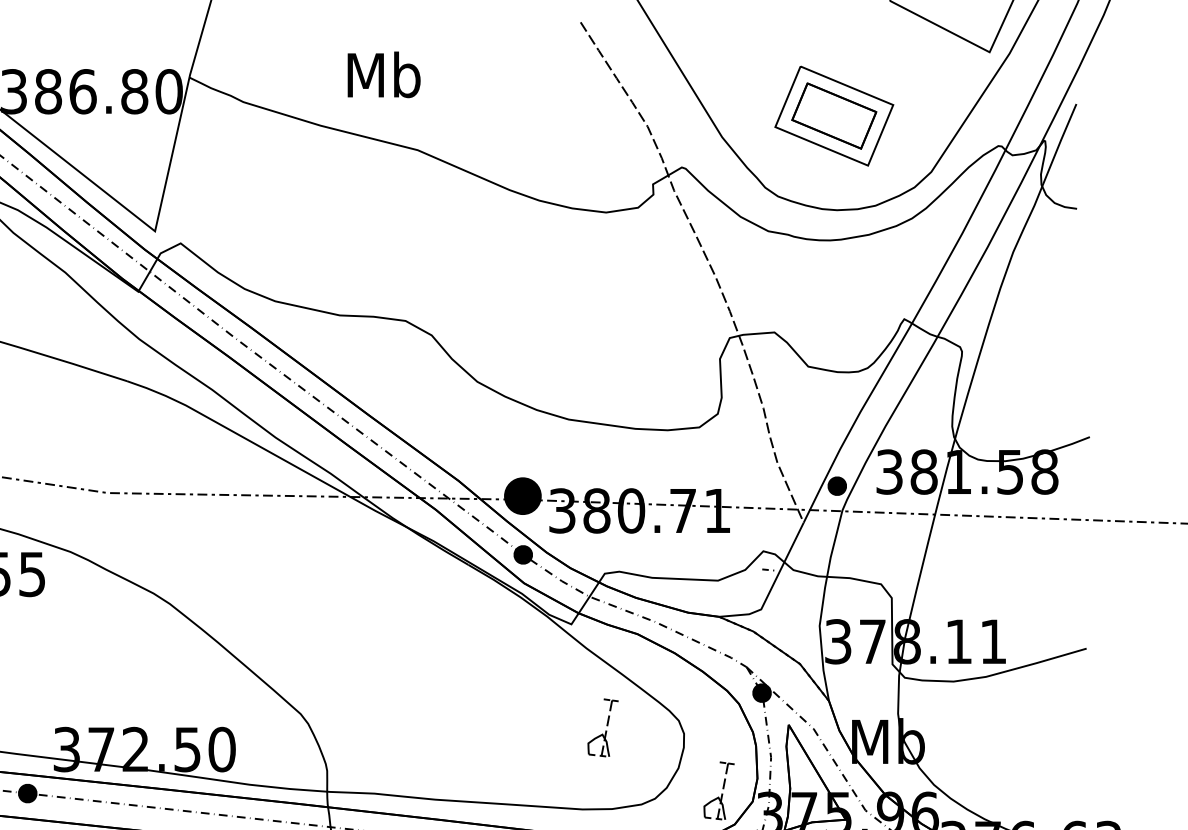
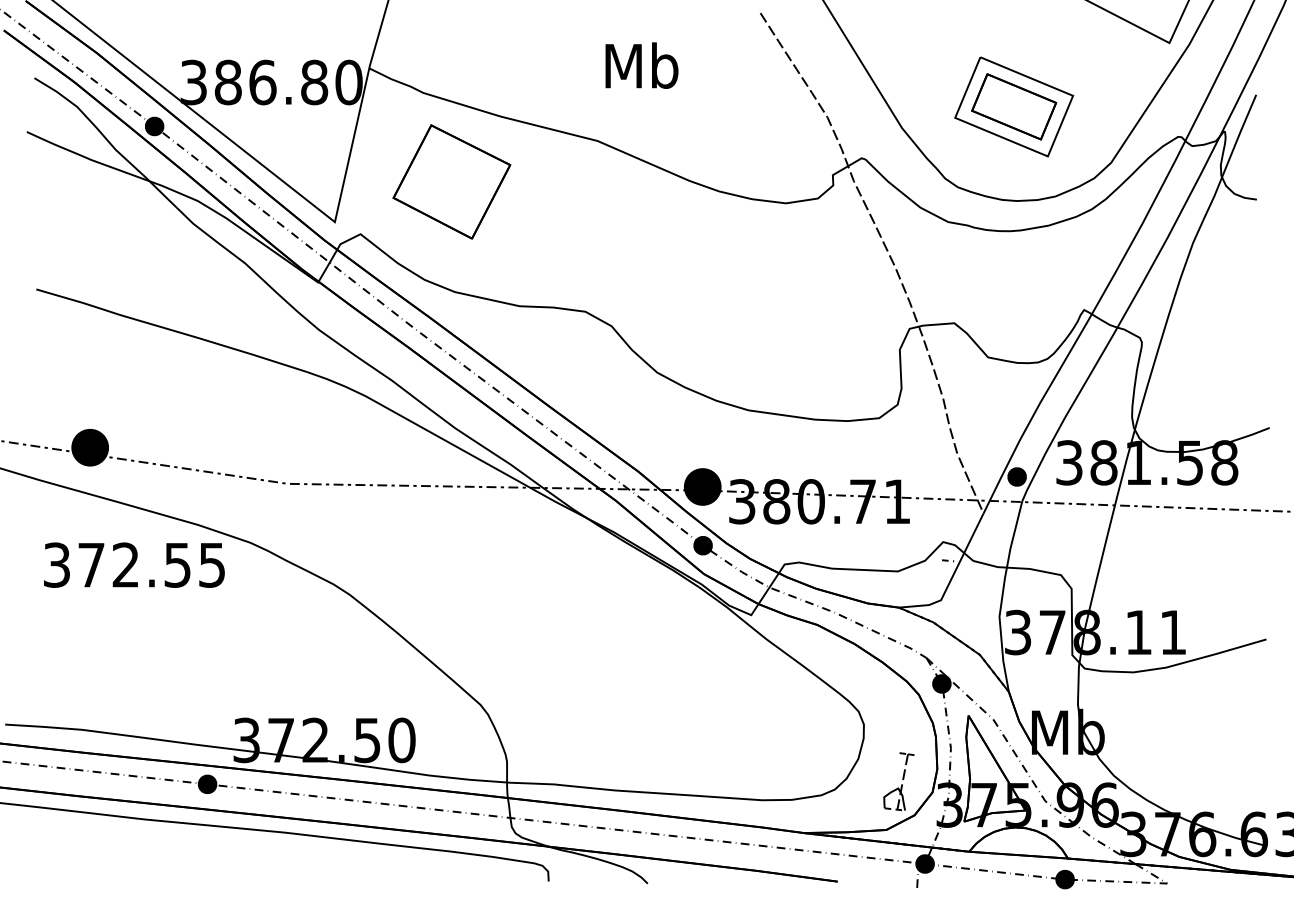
text: (383, 74) -> (641, 65), moved
part: (271, 190) -> (451, 181), added
part: (602, 727) -> (782, 718), removed

